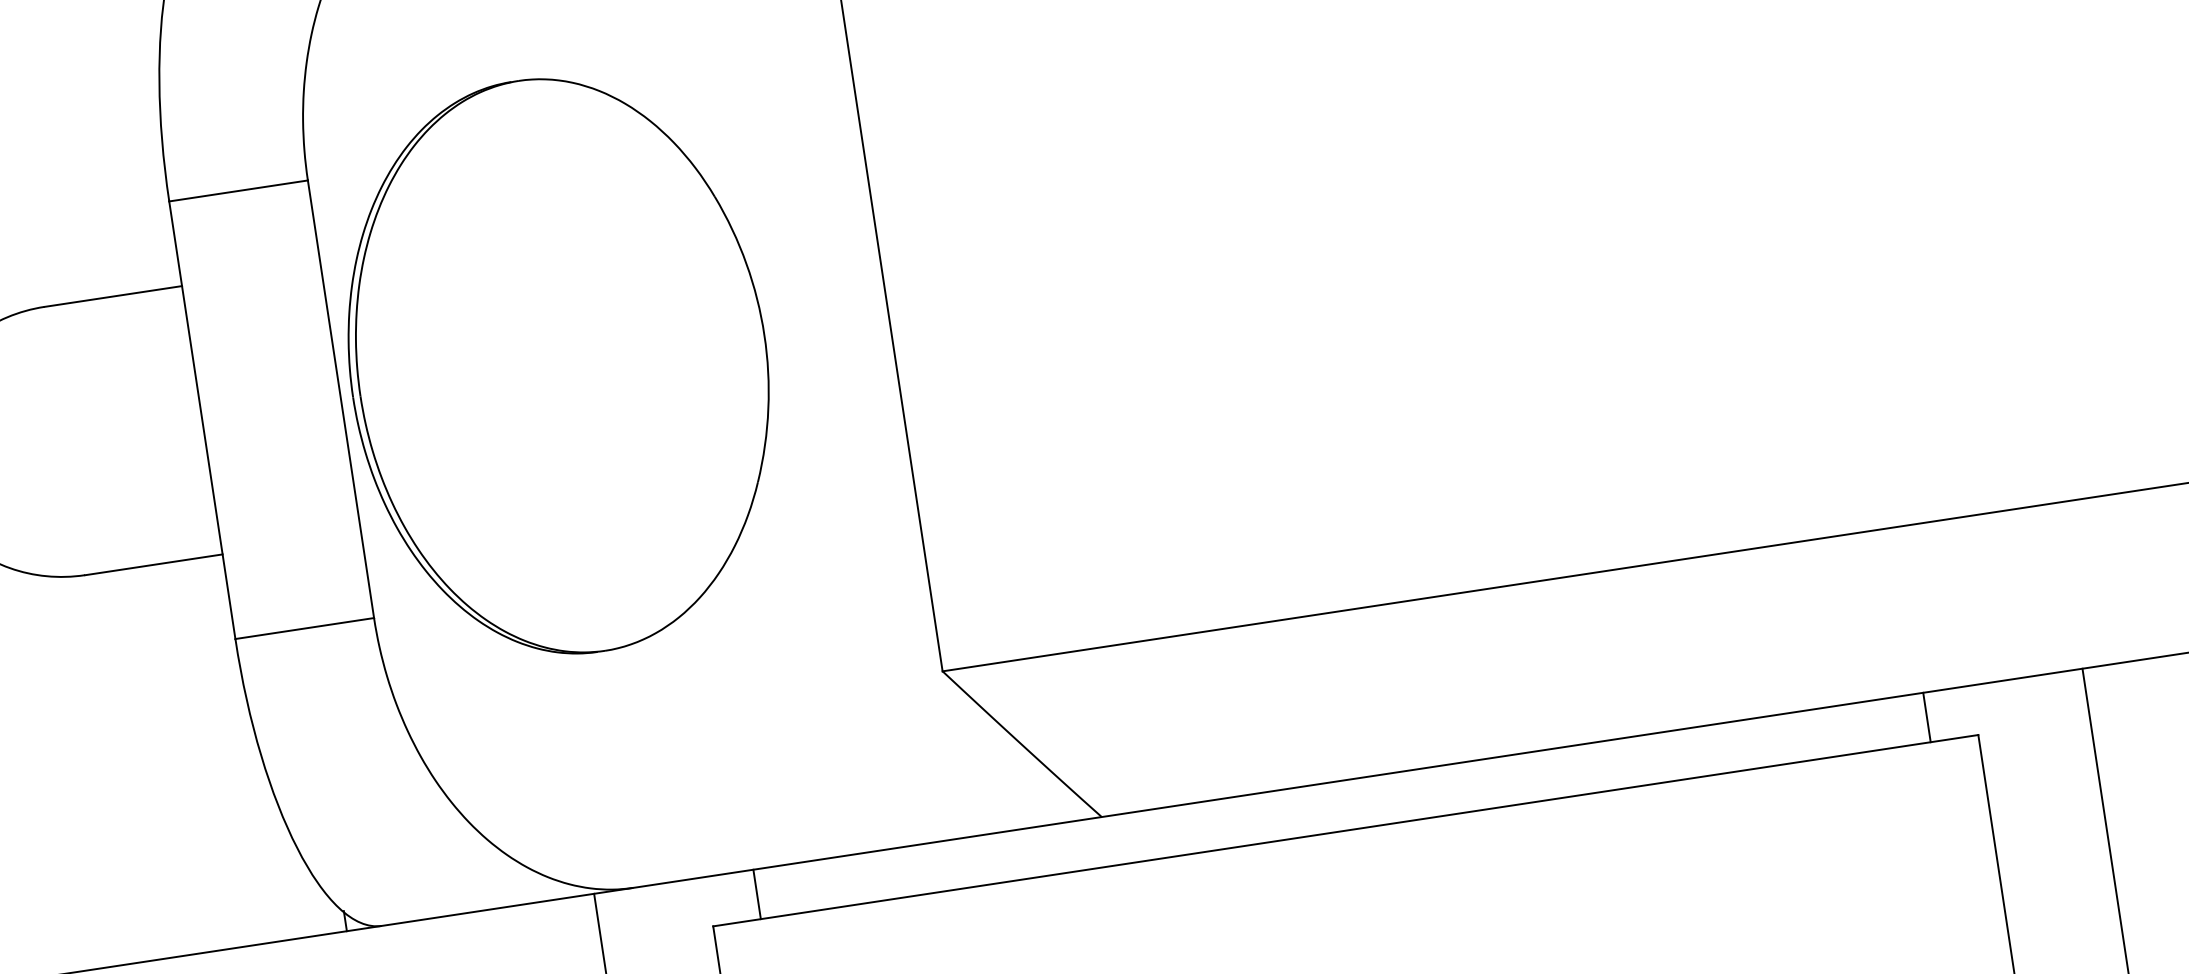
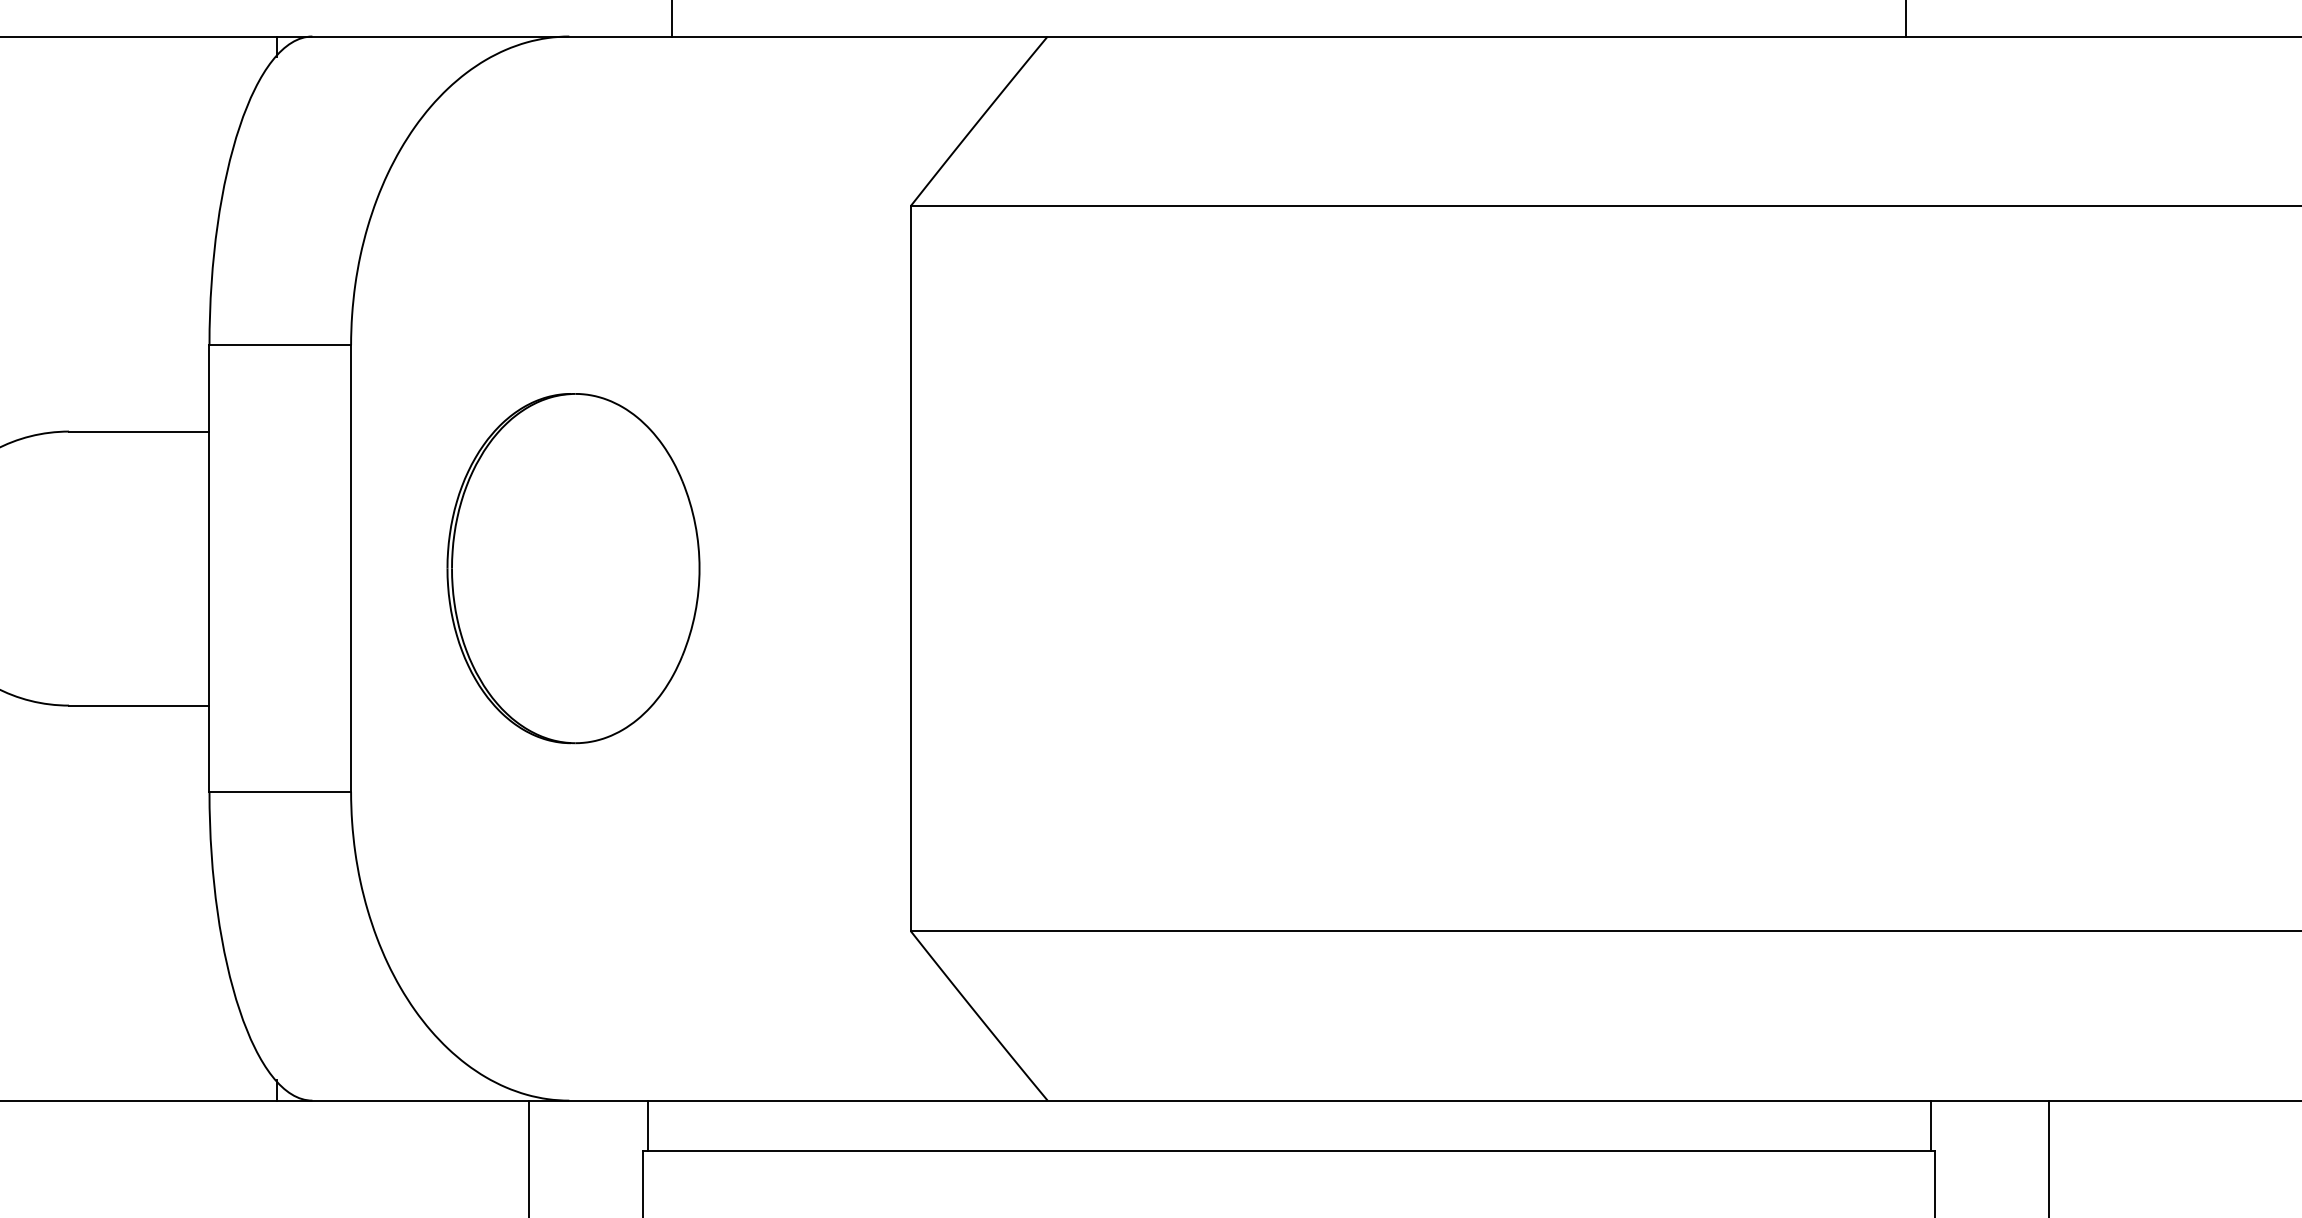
part: (558, 366) -> (573, 568), size x0.6
line: (1926, 717) -> (1930, 1125), moved
line: (756, 894) -> (647, 1125), moved

